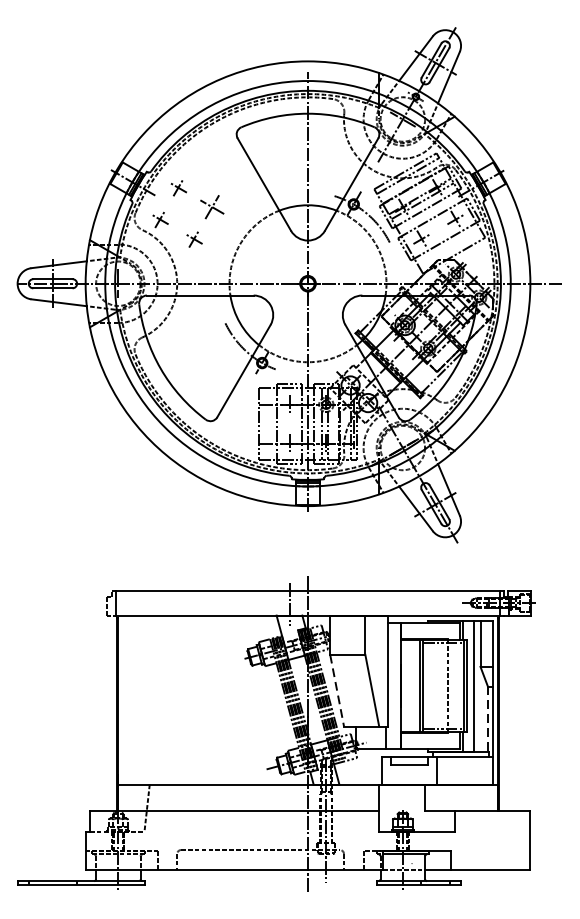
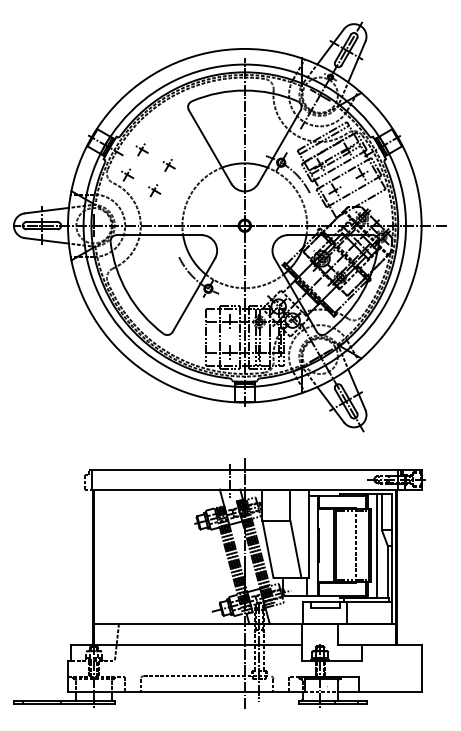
part: (212, 207) -> (168, 165), size x0.71
line: (337, 690) -> (268, 549), dashed -> solid
line: (487, 719) -> (387, 572), dashed -> solid

